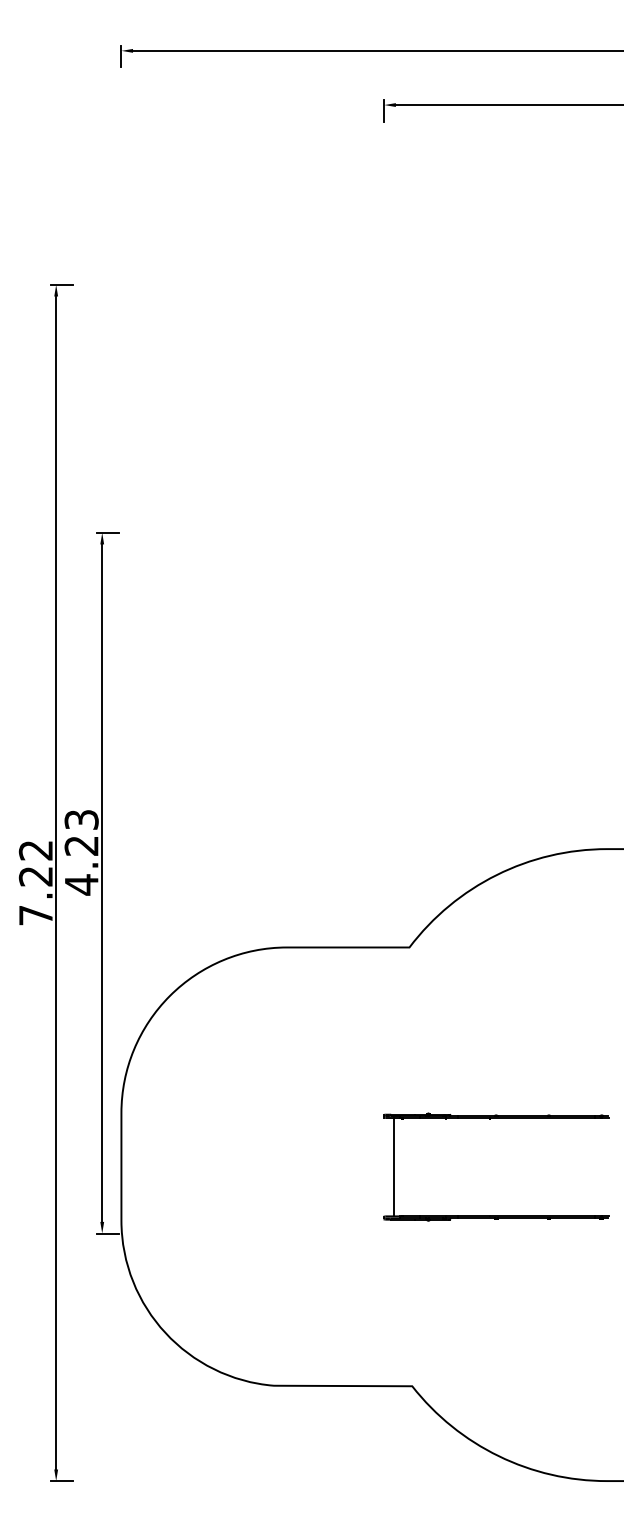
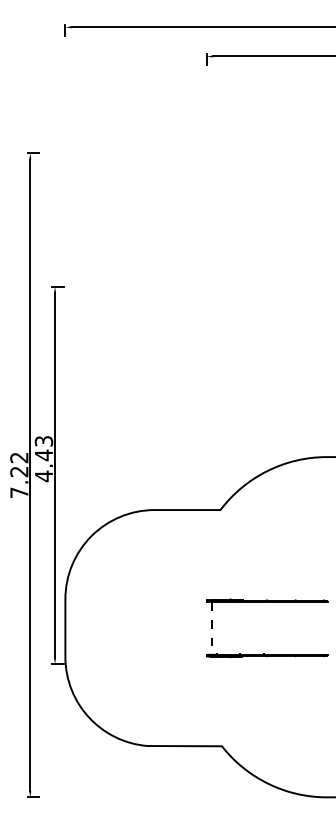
text: (80, 846) -> (43, 455), 4.23 -> 4.43
line: (394, 1167) -> (212, 628), solid -> dashed

